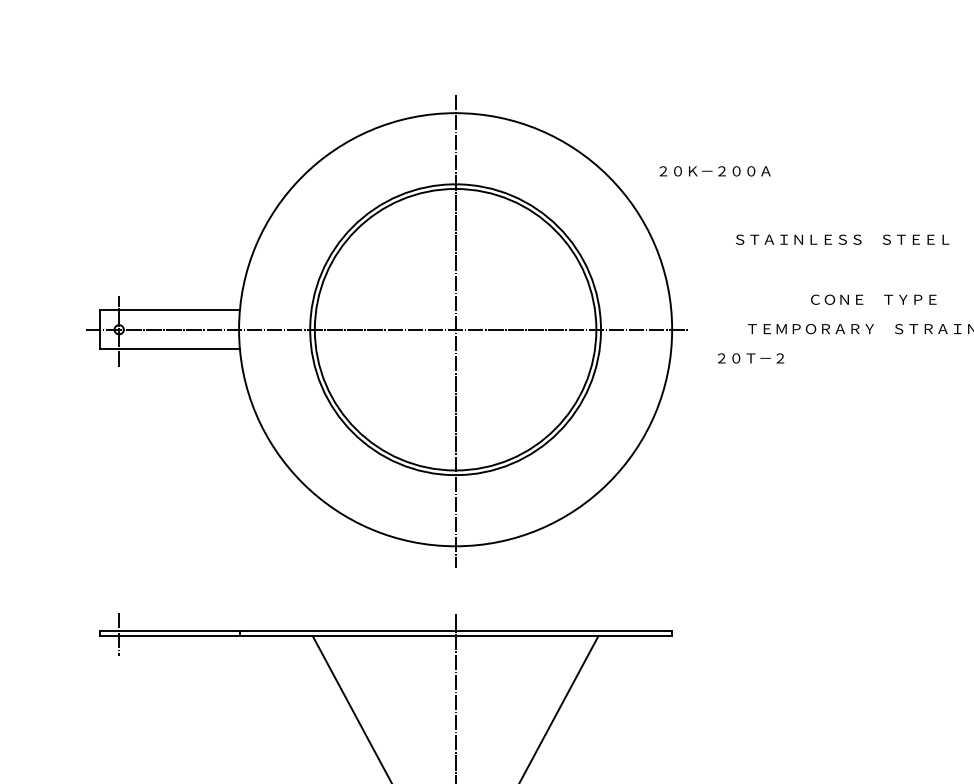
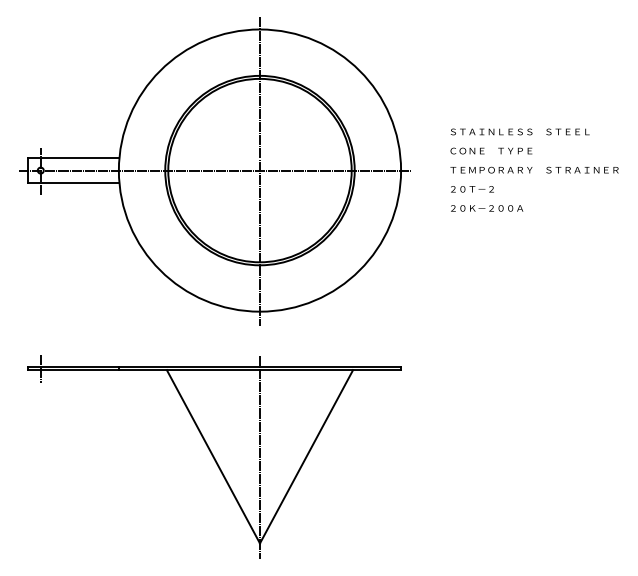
text: (715, 171) -> (487, 208), moved
text: (841, 239) -> (519, 131), moved
text: (873, 298) -> (491, 150), moved
text: (751, 358) -> (472, 189), moved

